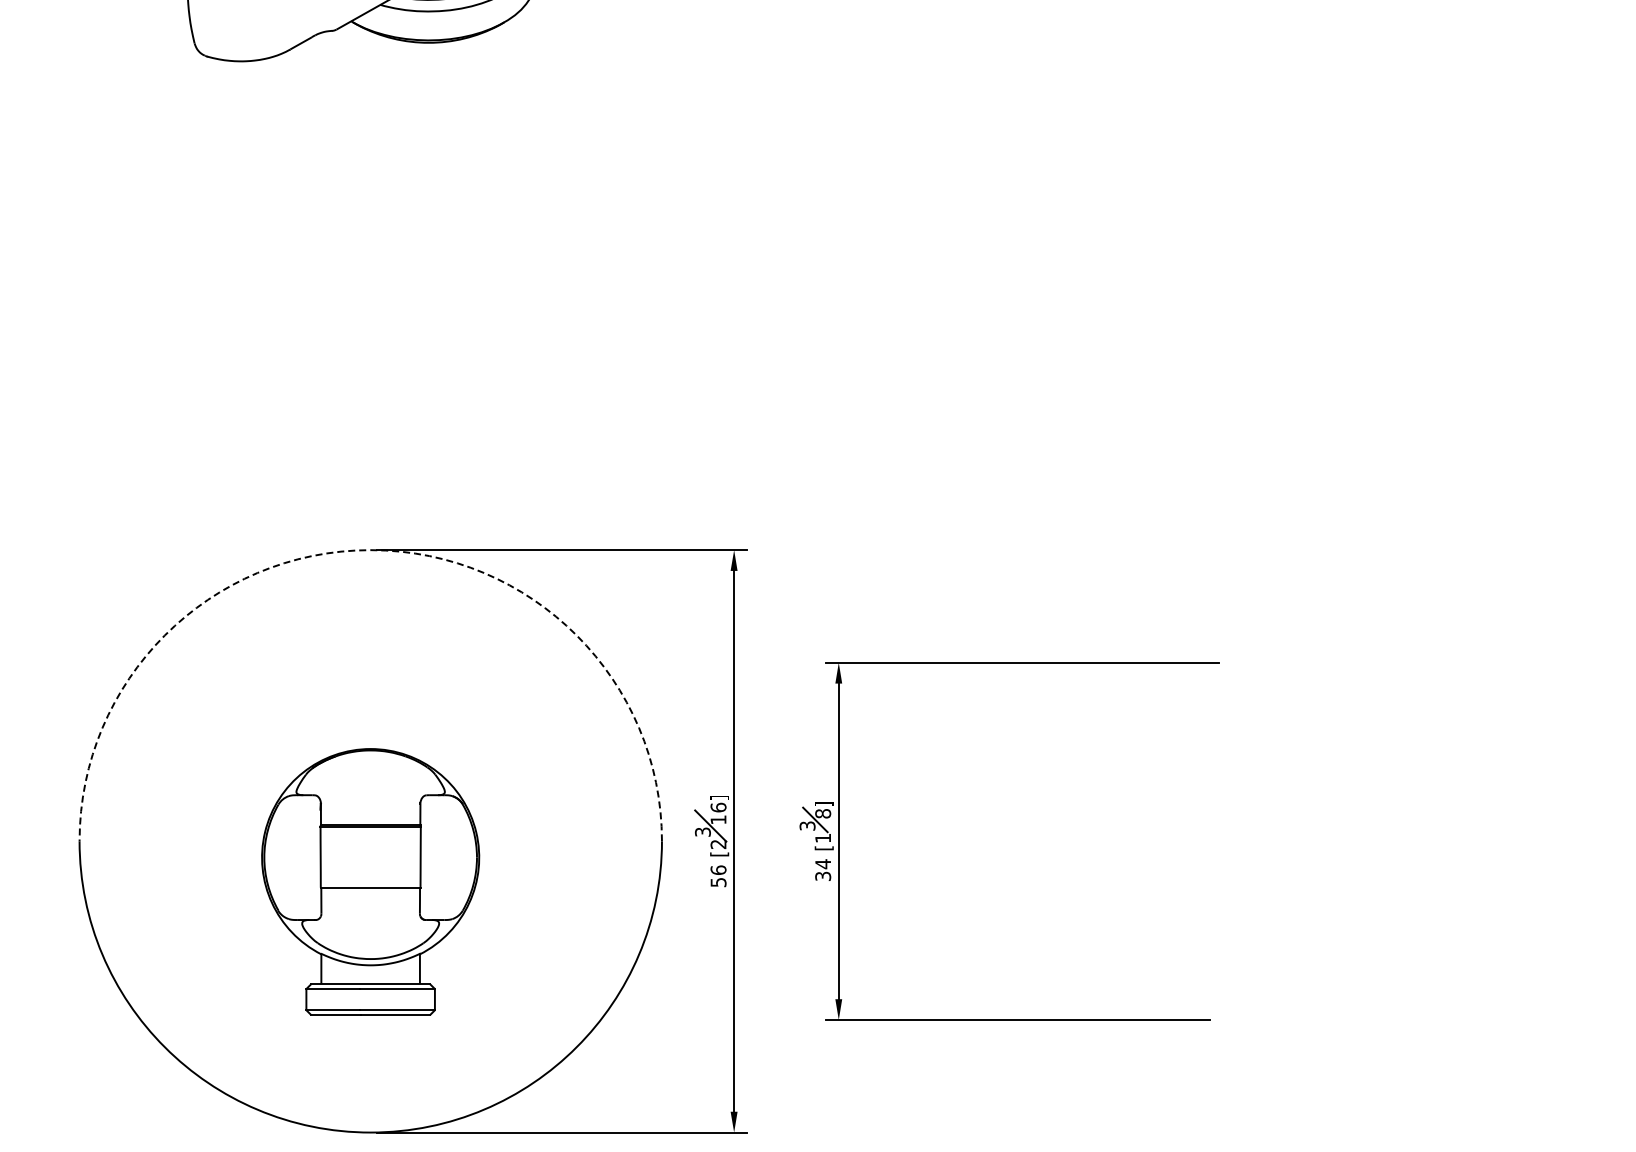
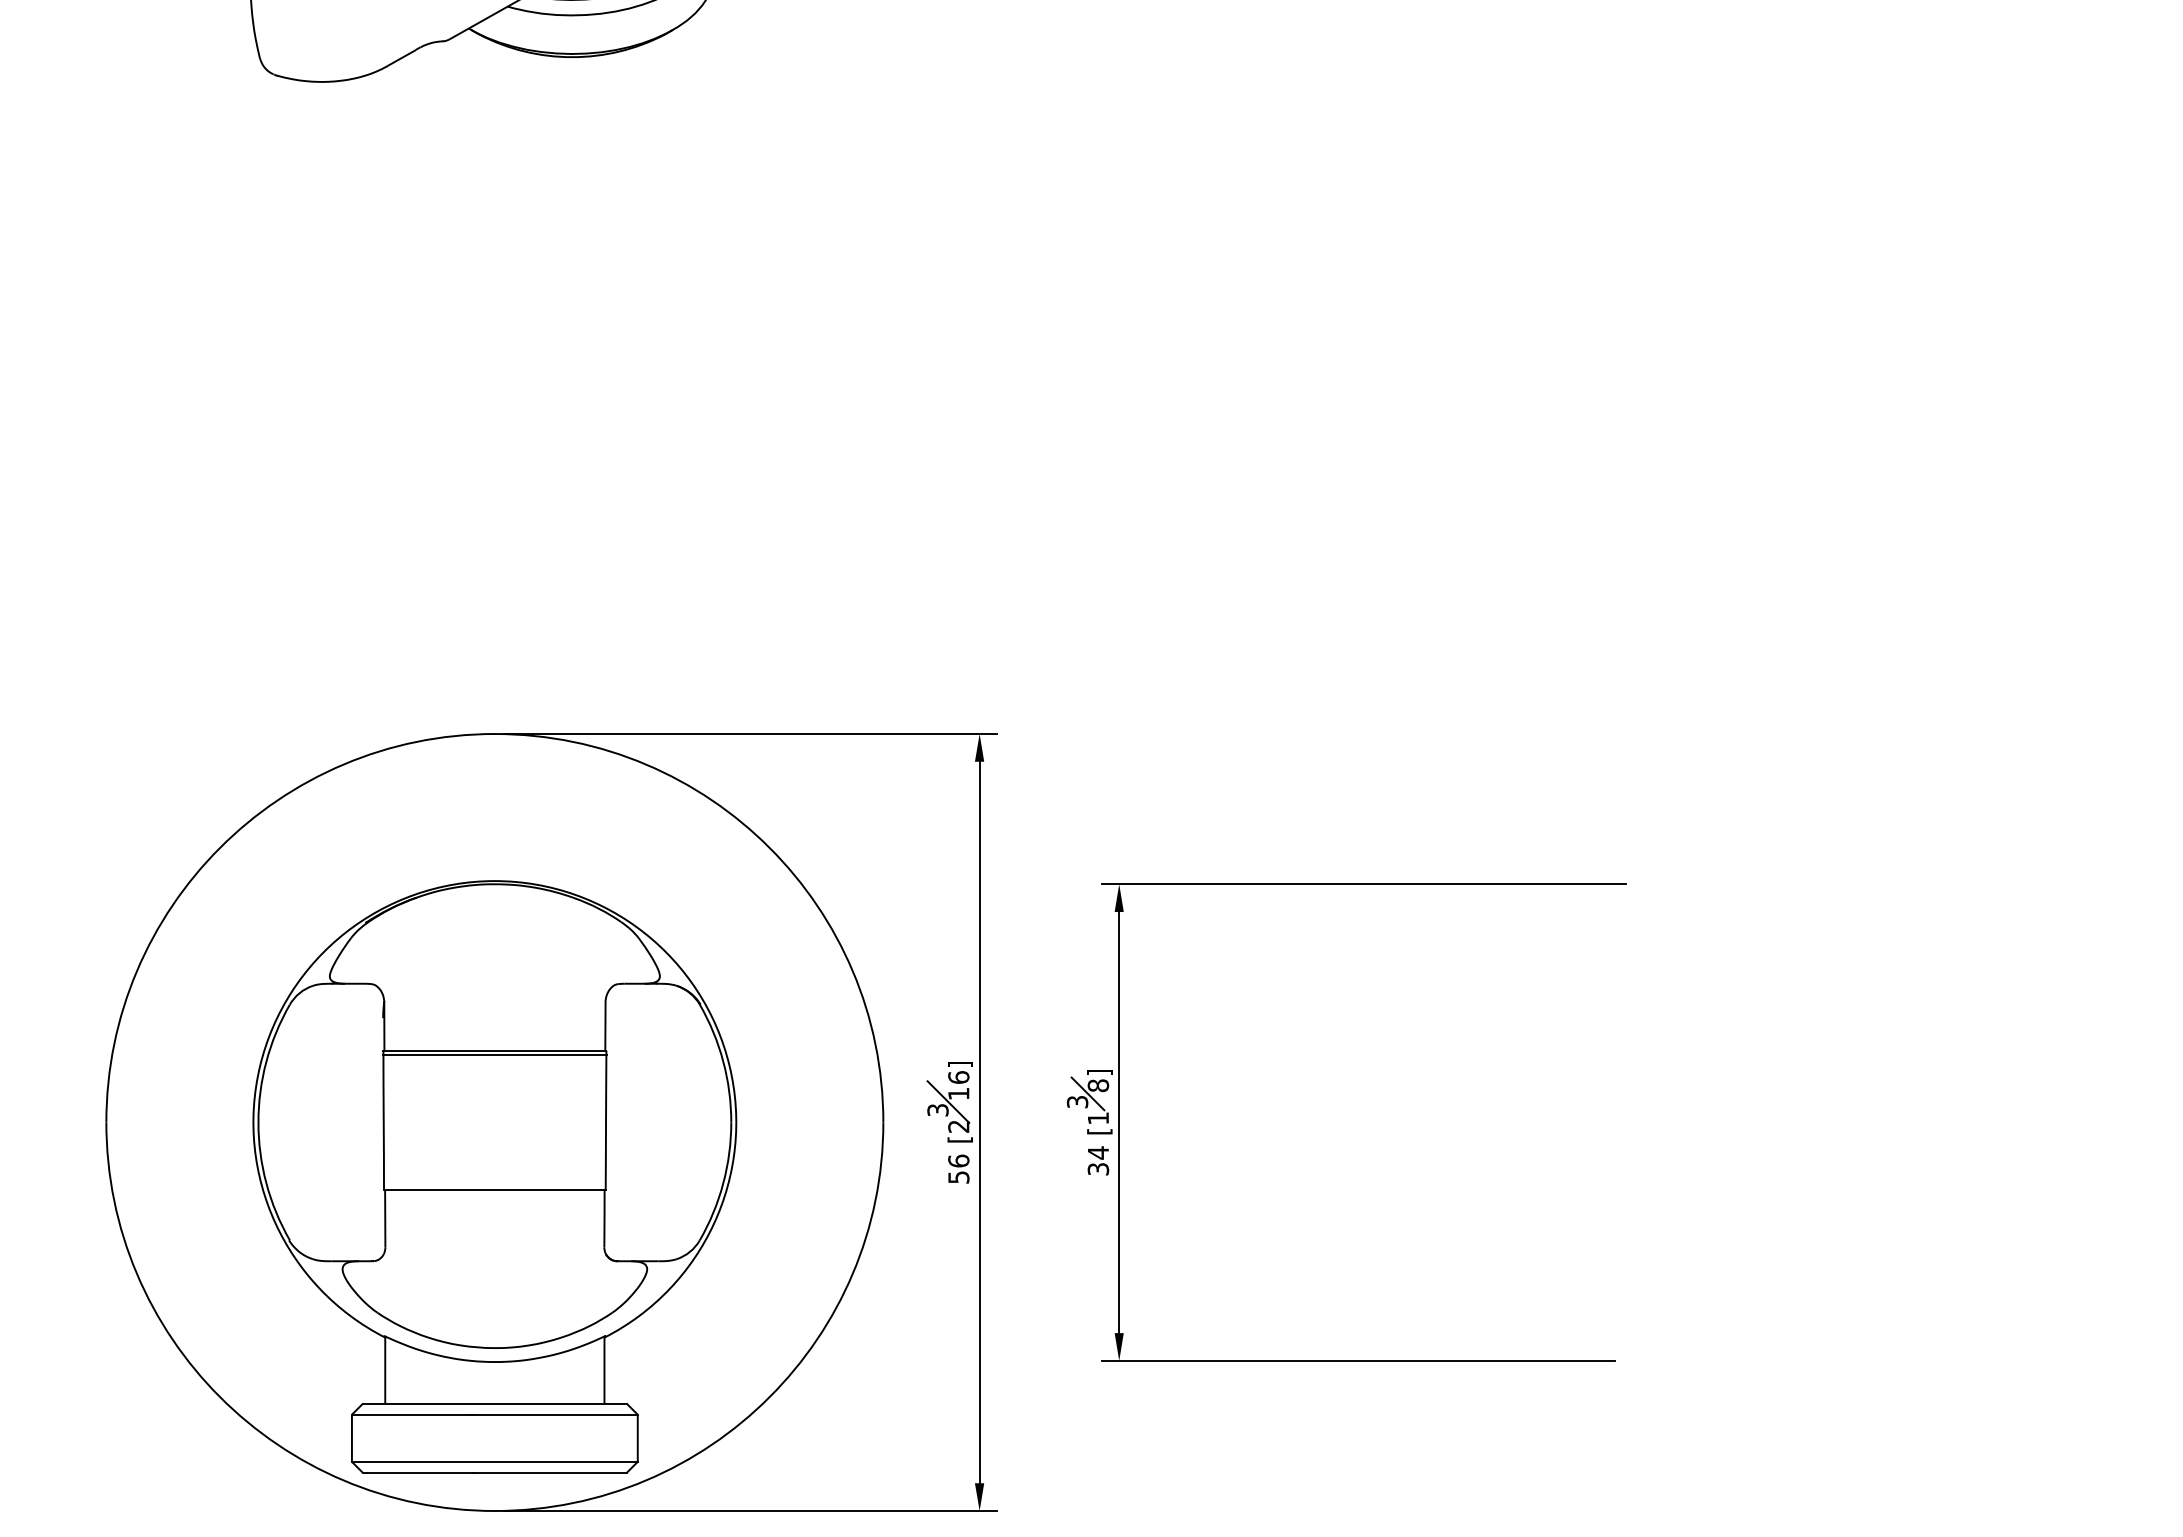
arc: (370, 550) -> (494, 734), dashed -> solid
part: (370, 881) -> (494, 1176), size x1.67

